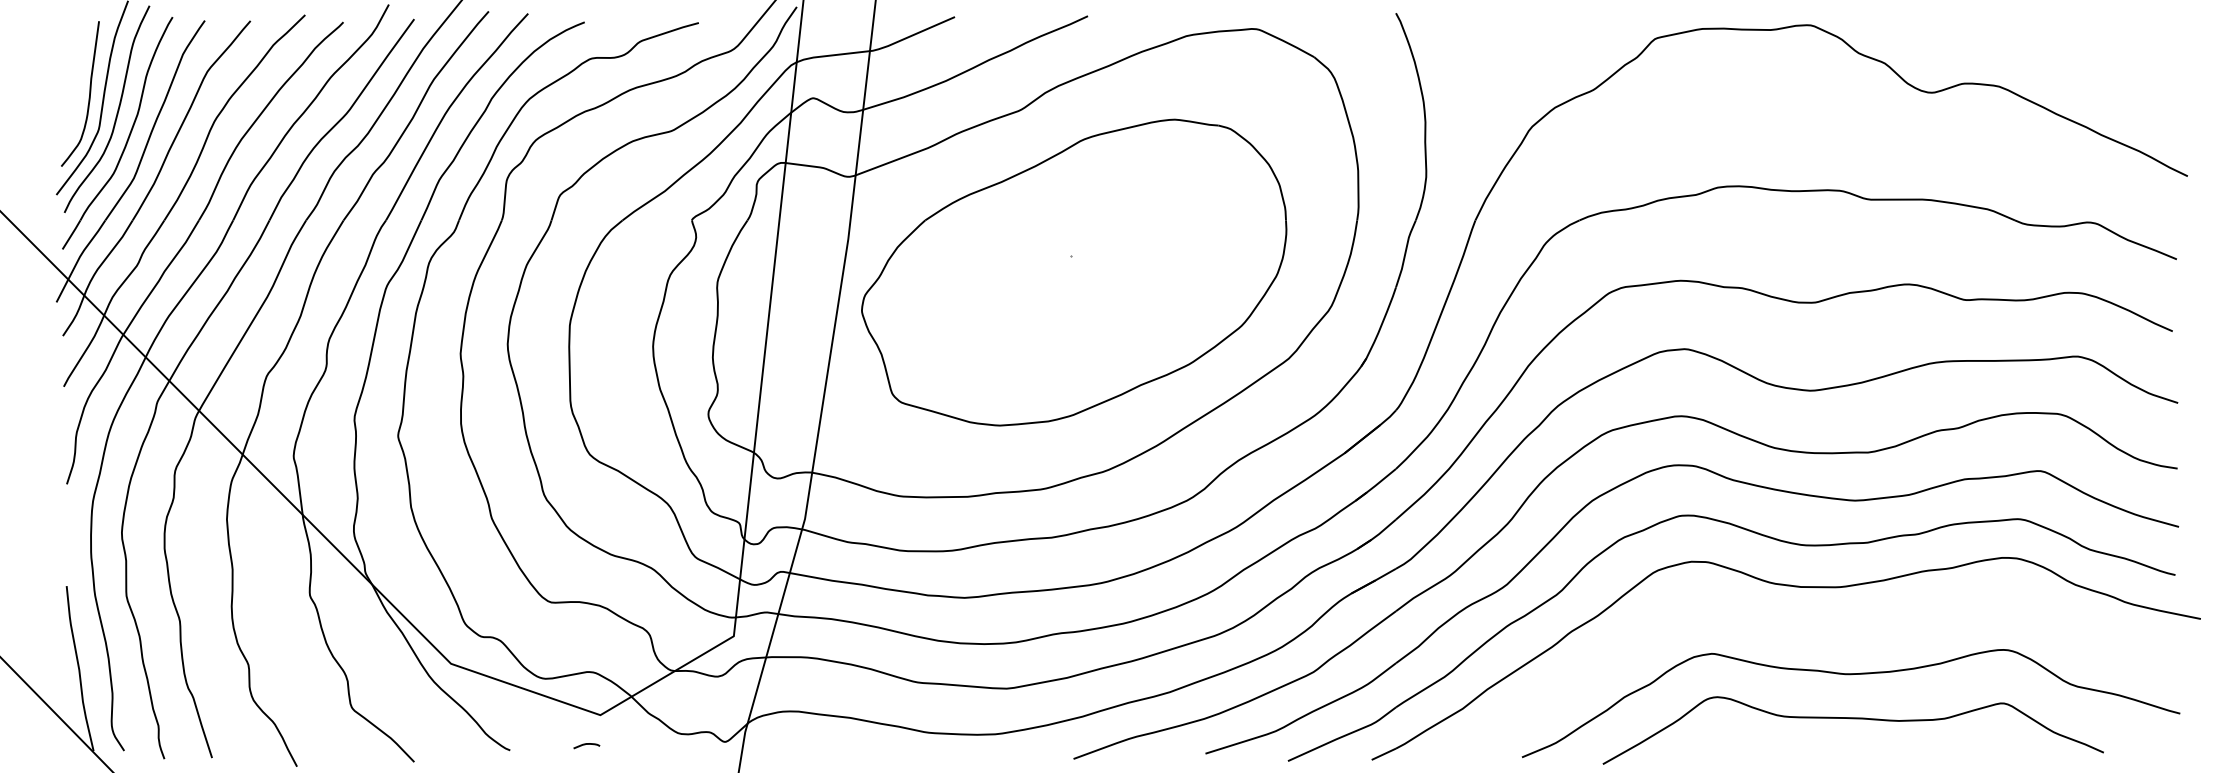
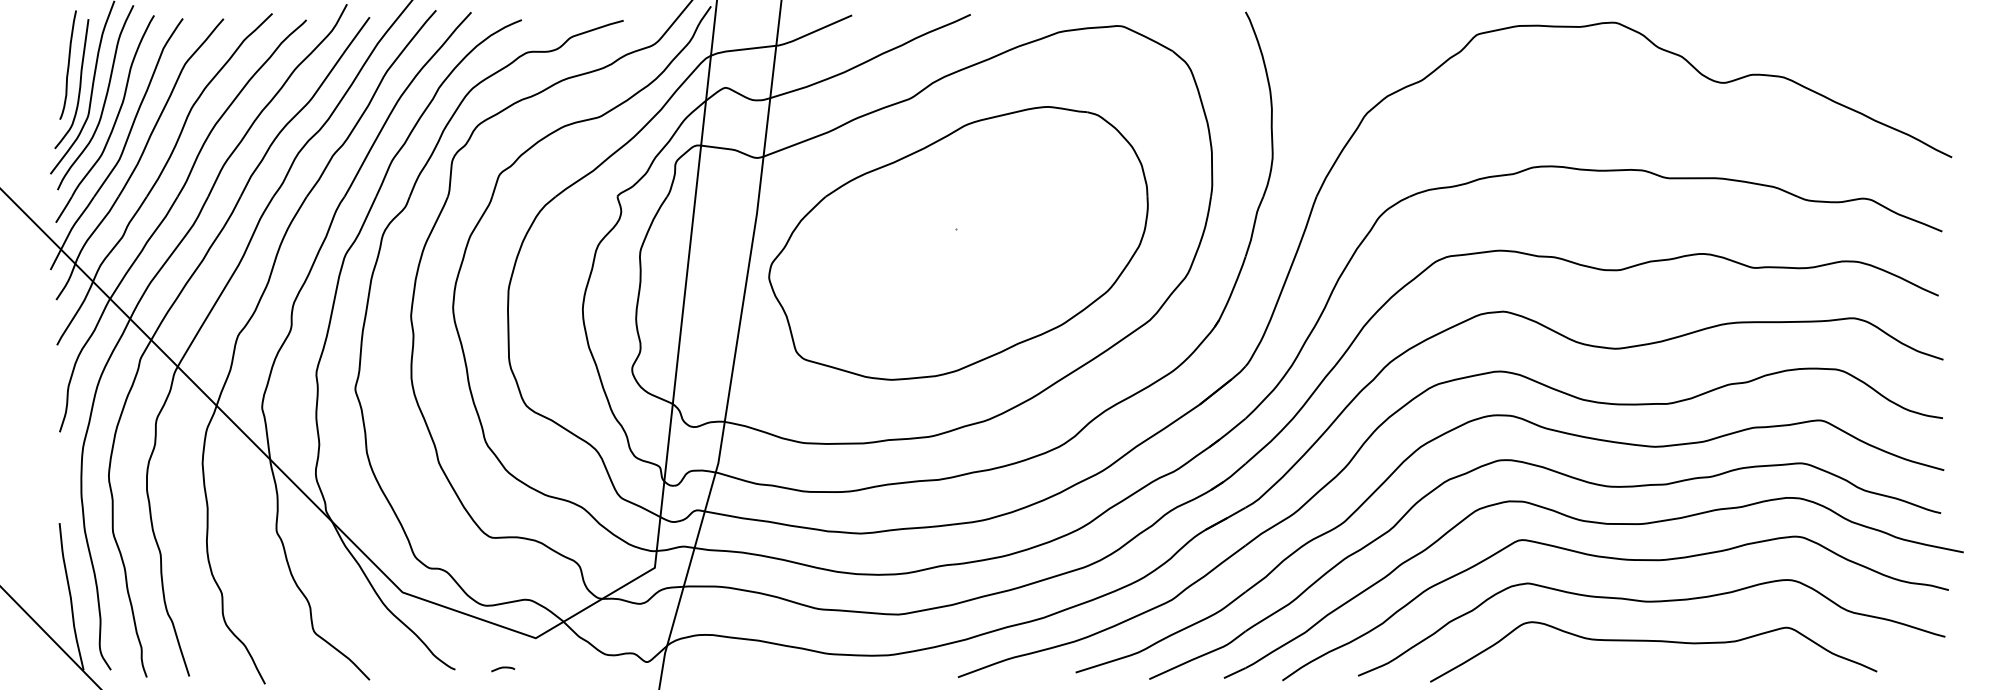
curve: (76, 72) -> (68, 64), added
curve: (1813, 627) -> (1618, 560), added
curve: (585, 745) -> (501, 668), moved

